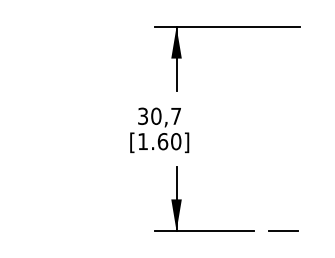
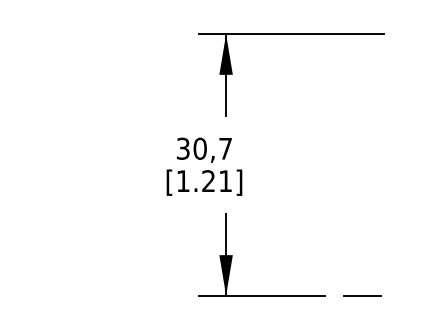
text: (169, 141) -> (217, 181), [1.60] -> [1.21]

